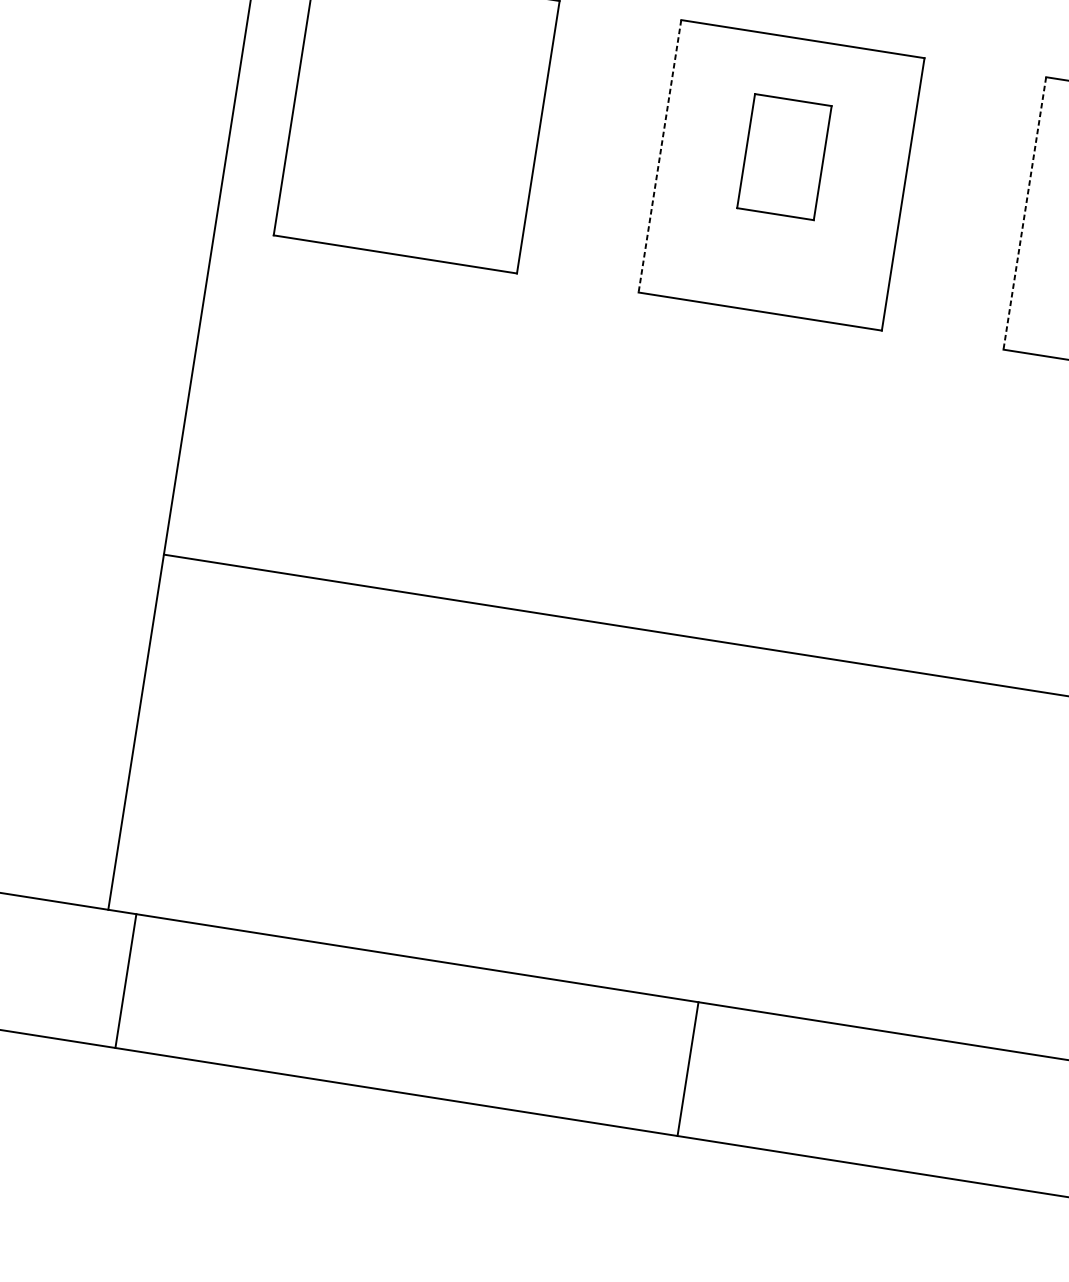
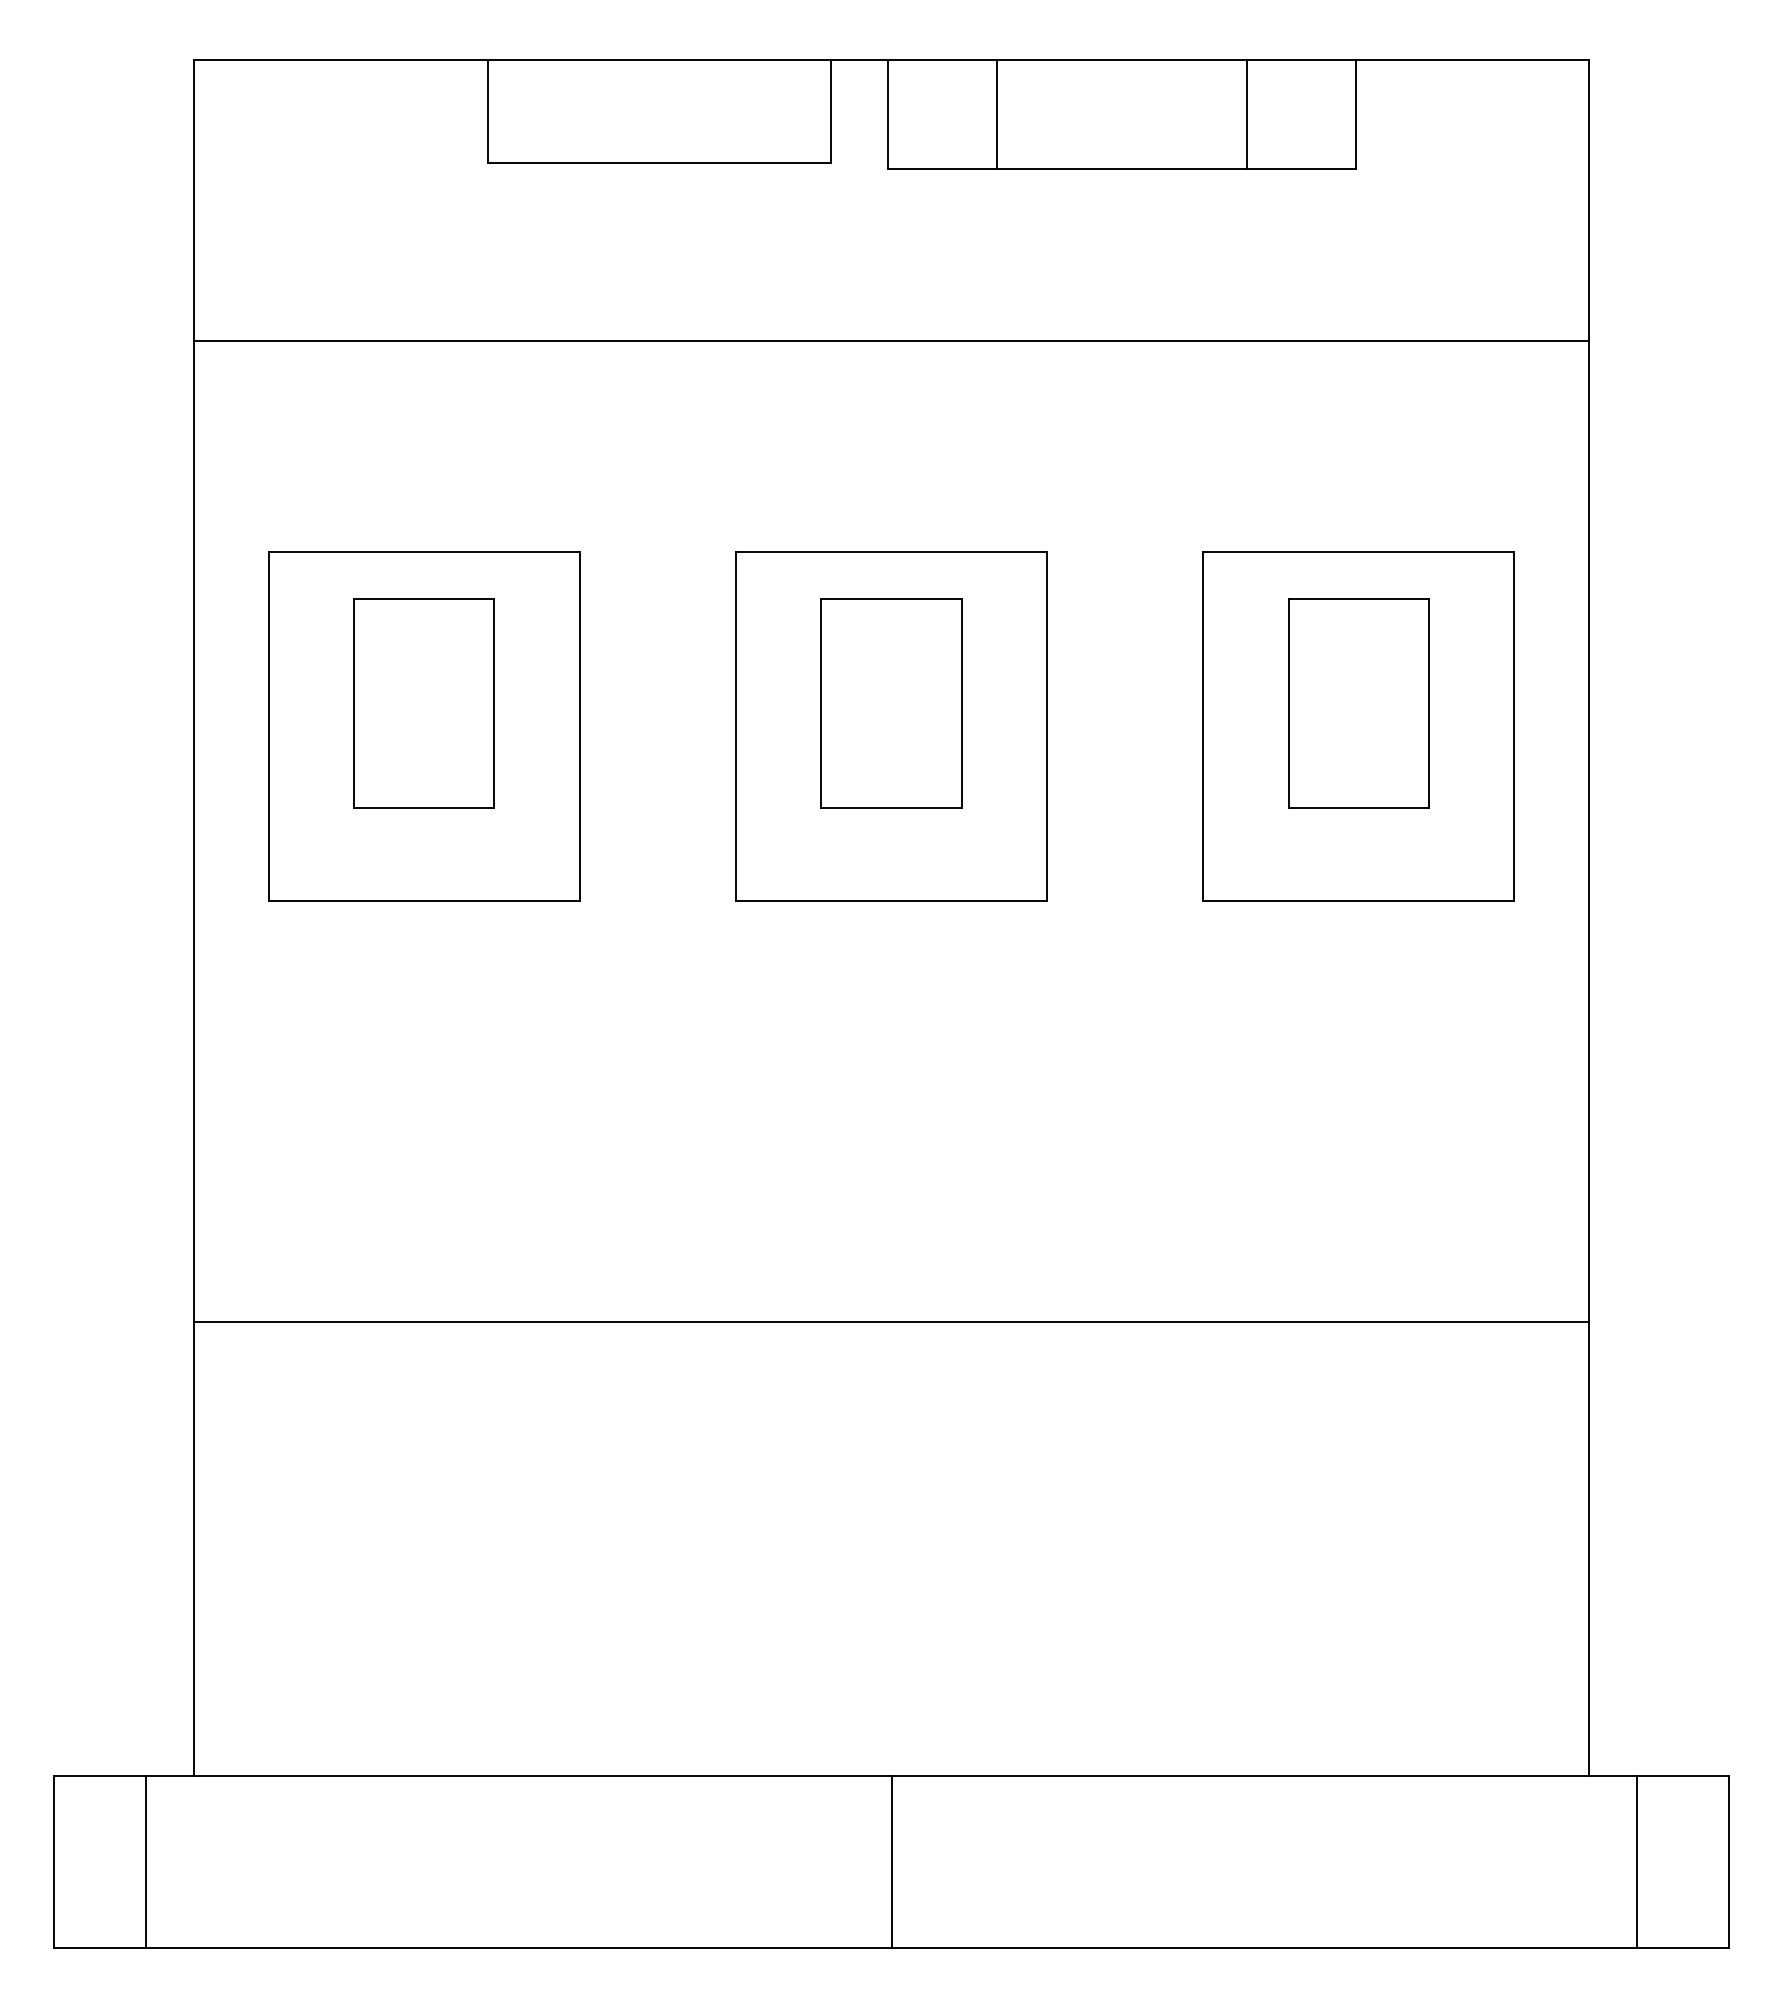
part: (418, 99) -> (423, 703), added
line: (659, 156) -> (735, 727), dashed -> solid
part: (784, 157) -> (891, 703), size x1.43
line: (1024, 213) -> (1202, 727), dashed -> solid
line: (125, 980) -> (145, 1861), moved
line: (688, 1068) -> (891, 1861), moved

